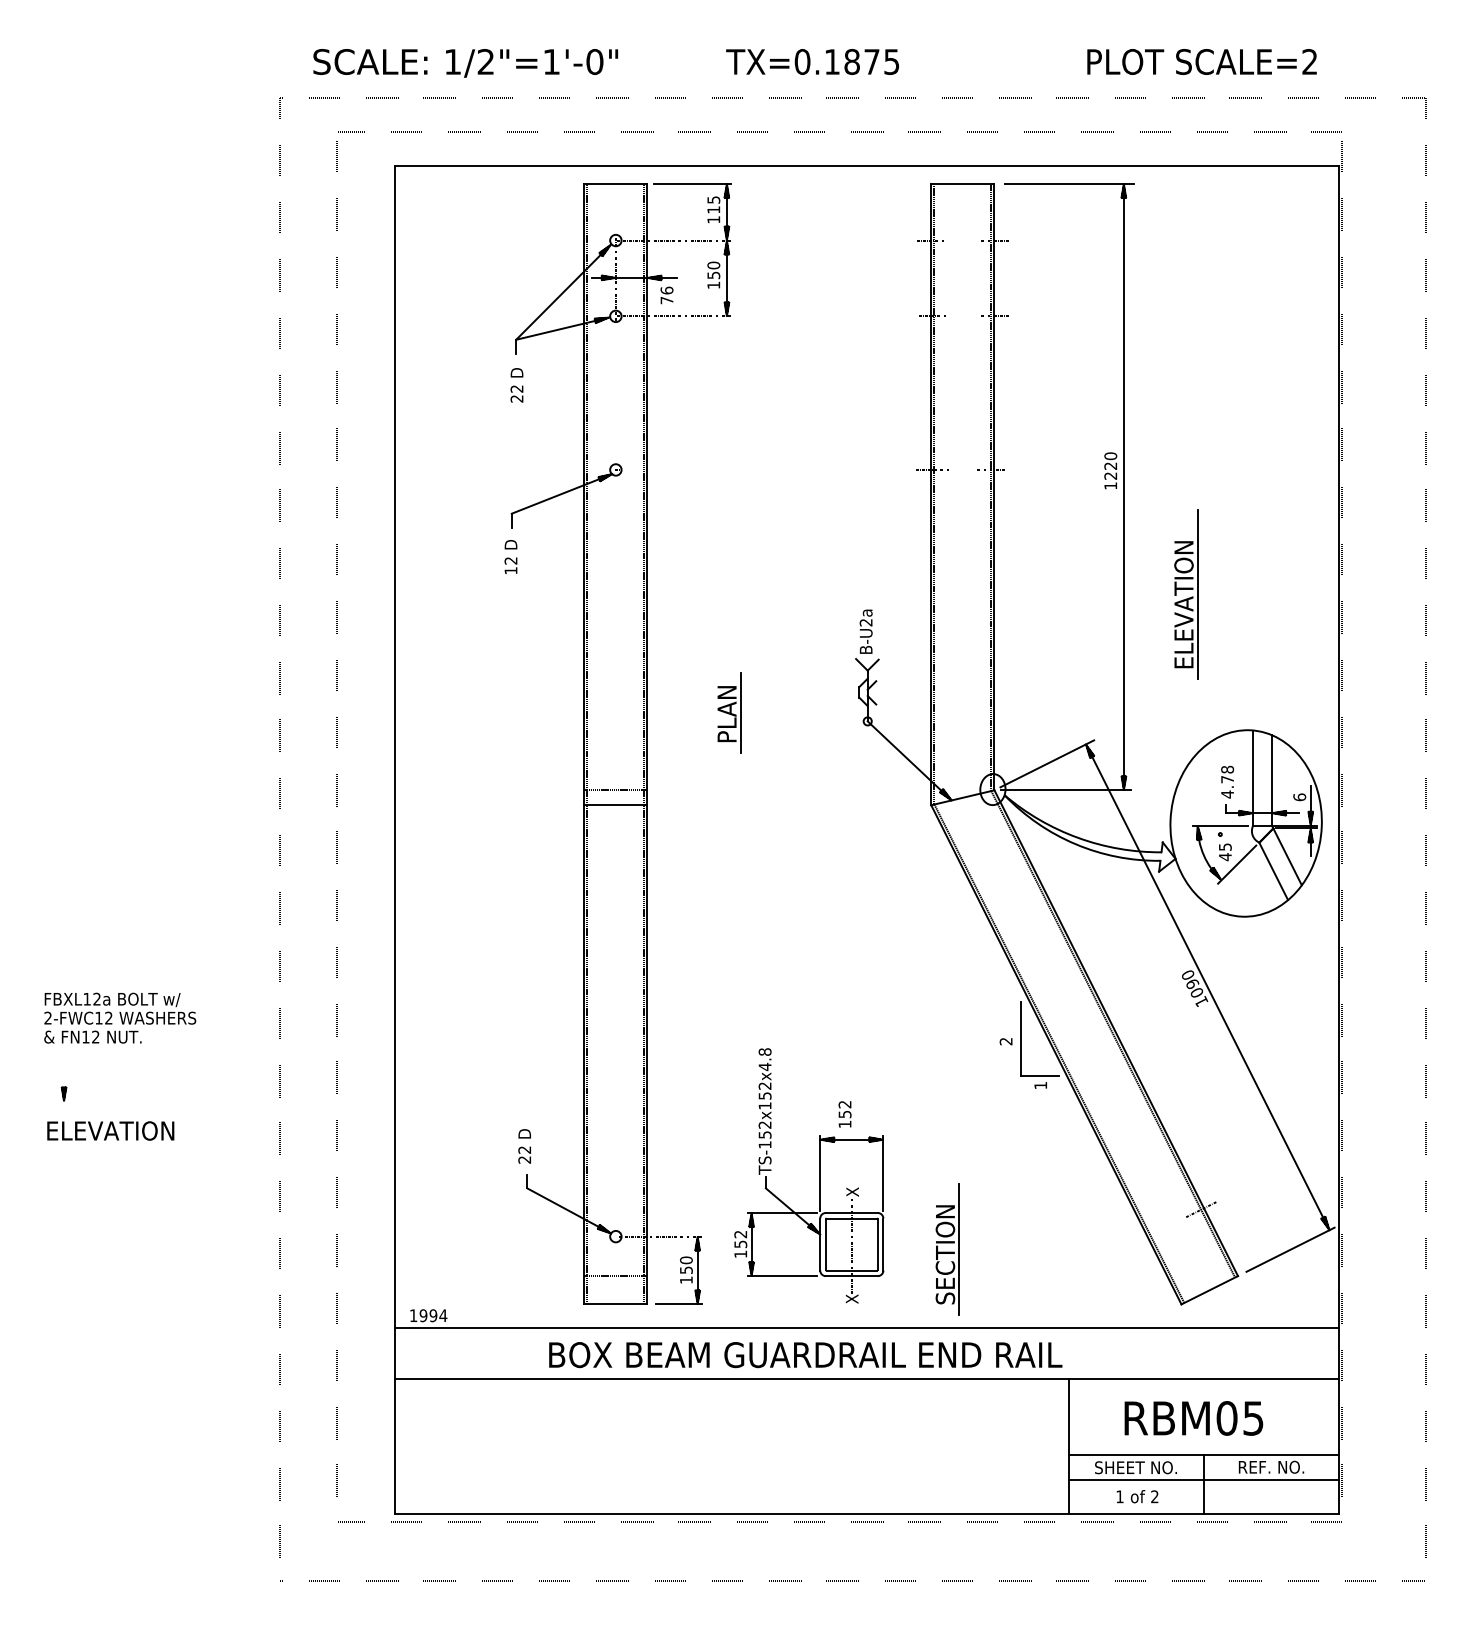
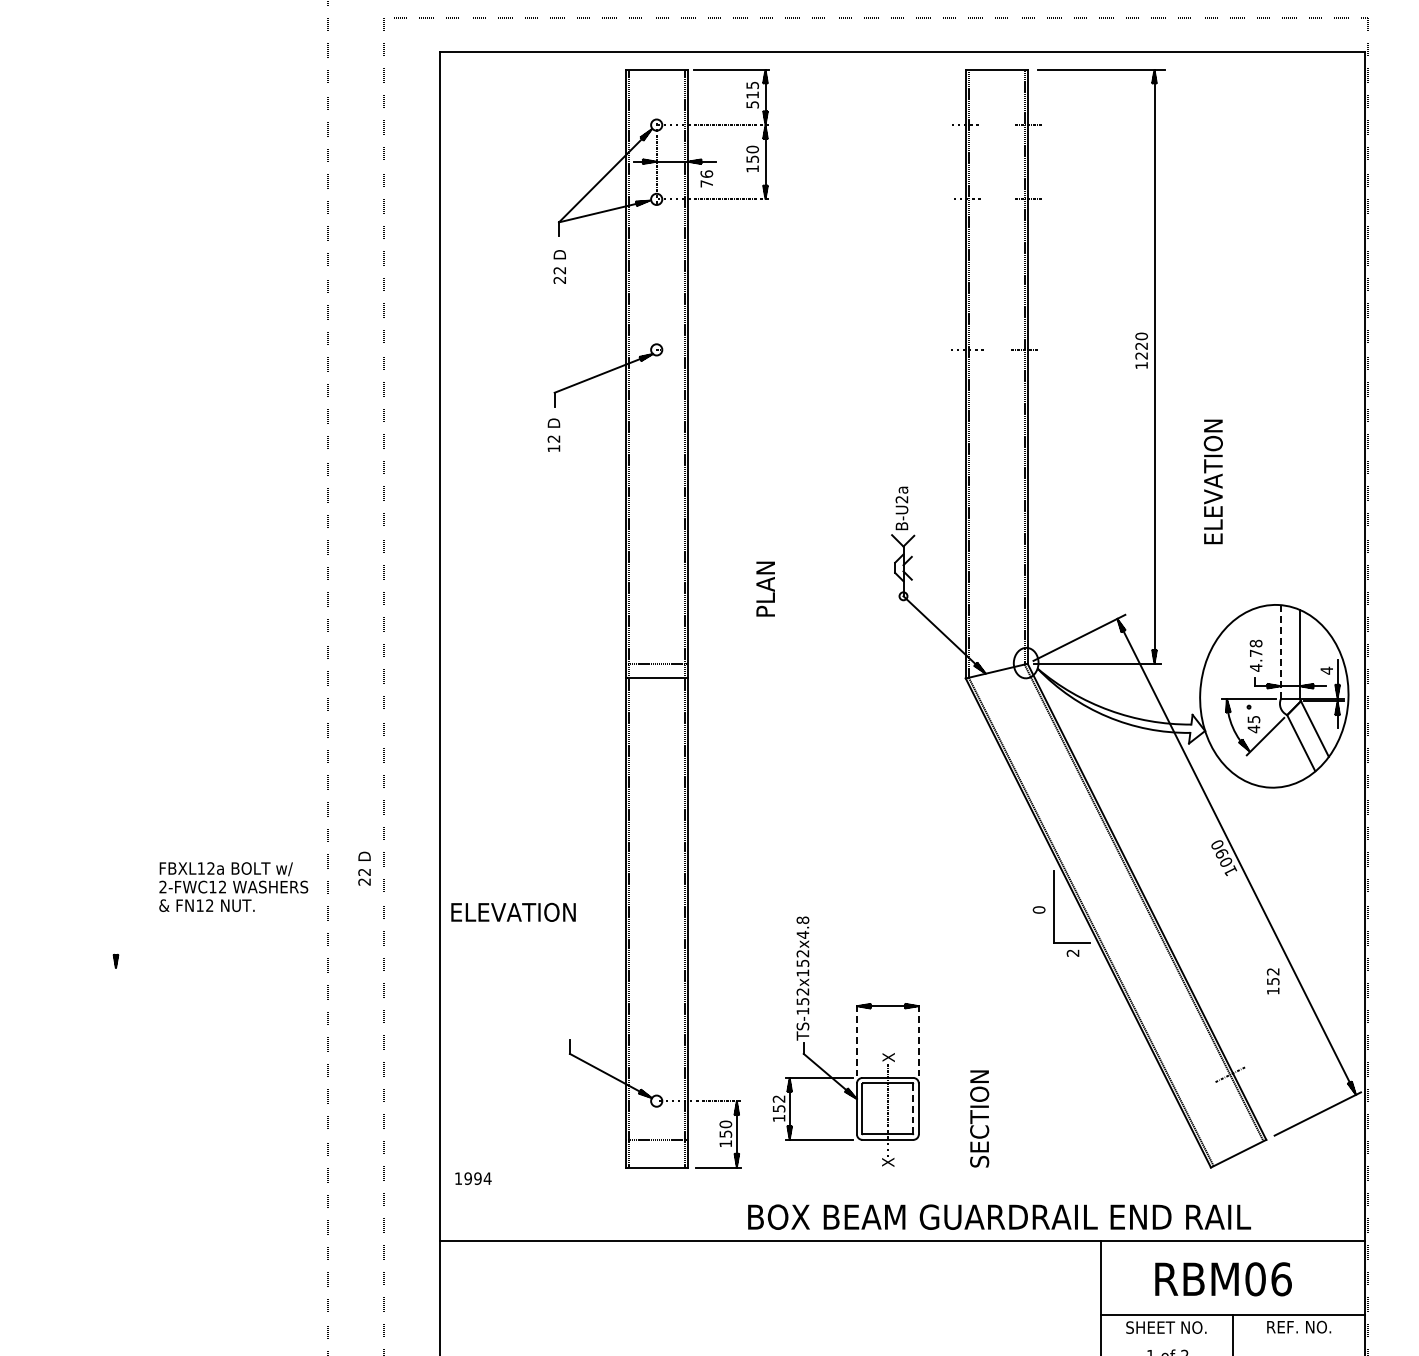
text: (713, 219) -> (752, 104), 115 -> 515
line: (1197, 594) -> (1226, 471), removed
line: (741, 712) -> (779, 587), removed
line: (1253, 778) -> (1281, 652), solid -> dashed
text: (1299, 797) -> (1326, 670), 6 -> 4
text: (120, 1017) -> (234, 886), moved
text: (1005, 1041) -> (1038, 909), 2 -> 0
text: (1040, 1085) -> (1072, 953), 1 -> 2
text: (844, 1114) -> (1272, 981), moved
text: (110, 1130) -> (513, 911), moved
text: (524, 1146) -> (364, 868), moved
line: (820, 1173) -> (857, 1039), solid -> dashed
line: (883, 1173) -> (918, 1039), solid -> dashed
line: (877, 1245) -> (913, 1109), solid -> dashed
line: (959, 1248) -> (993, 1112), removed
line: (866, 1328) -> (902, 1191), removed
text: (805, 1355) -> (999, 1217), moved
text: (1253, 1418) -> (1281, 1279), RBM05 -> RBM06
line: (1203, 1480) -> (1232, 1340), removed

